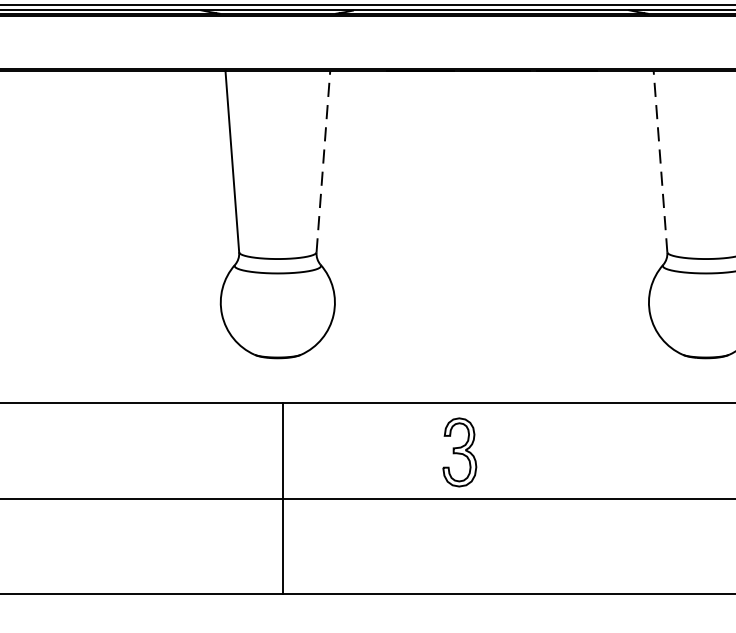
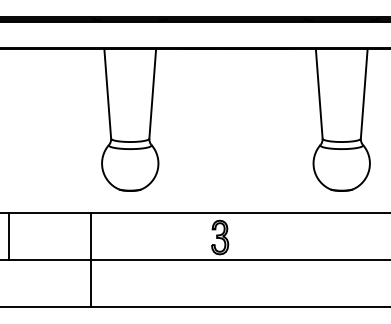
line: (322, 160) -> (152, 93), dashed -> solid
line: (661, 160) -> (319, 93), dashed -> solid
line: (31, 450) -> (8, 236), added
line: (284, 498) -> (91, 260), moved

